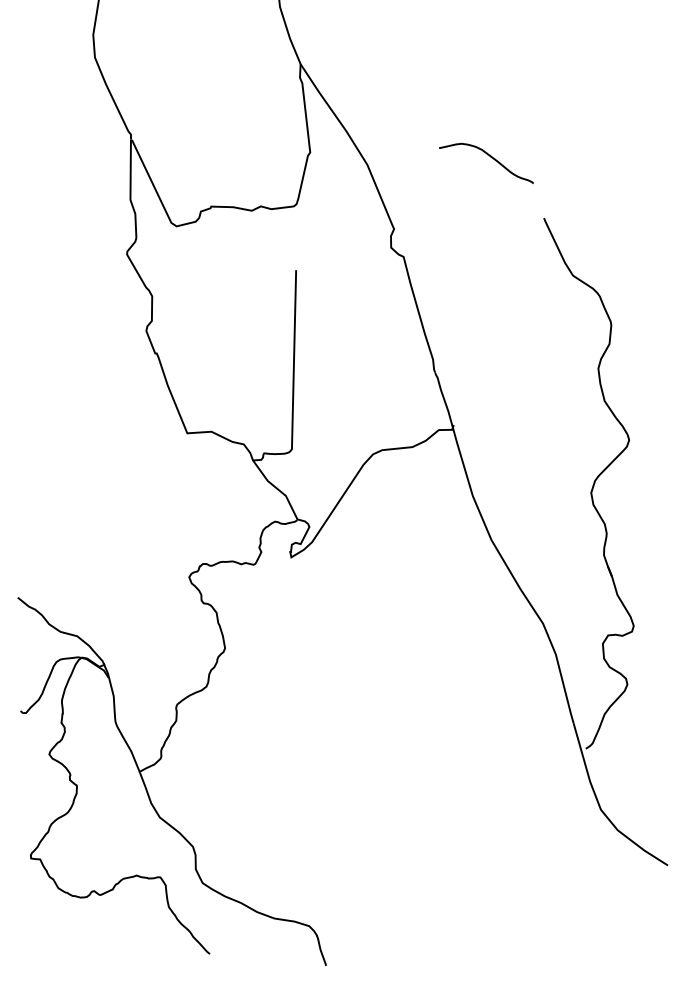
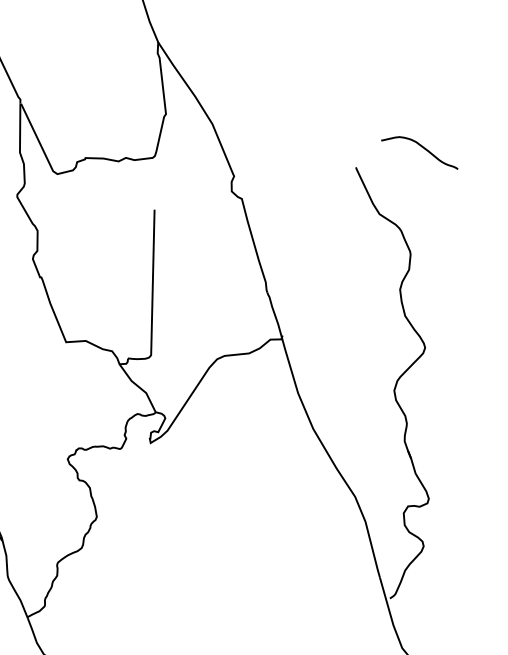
curve: (490, 157) -> (422, 148), moved

